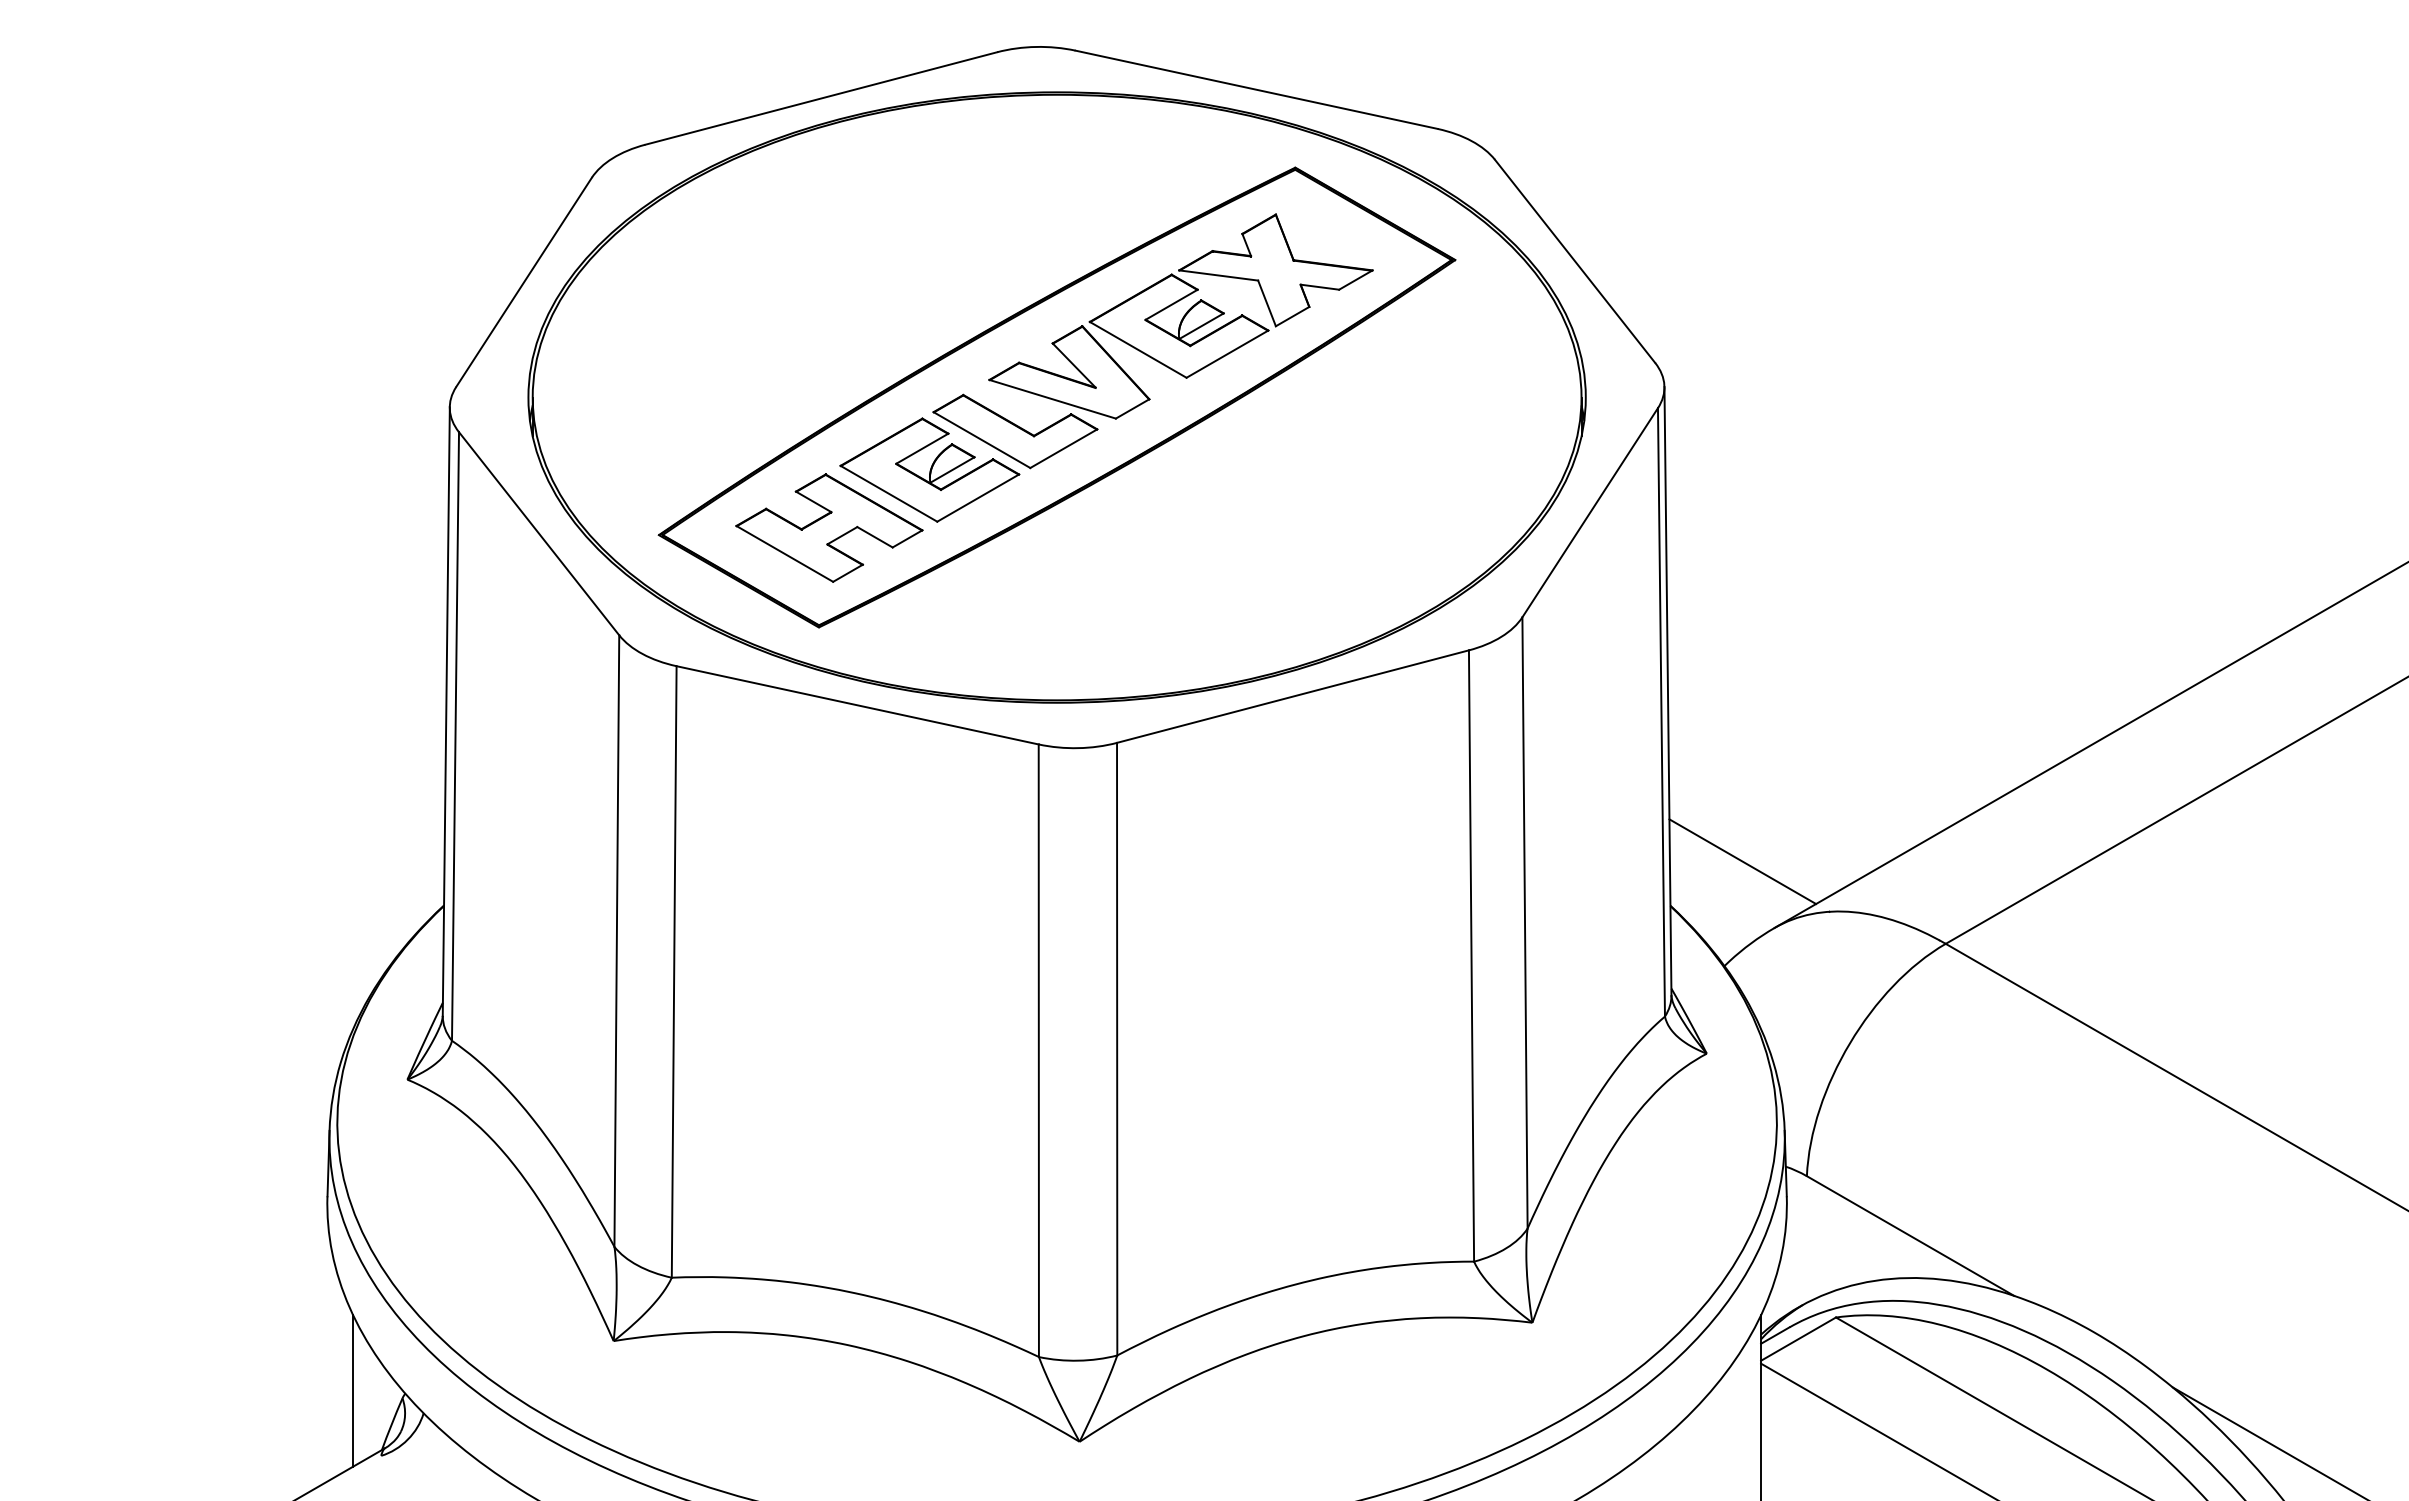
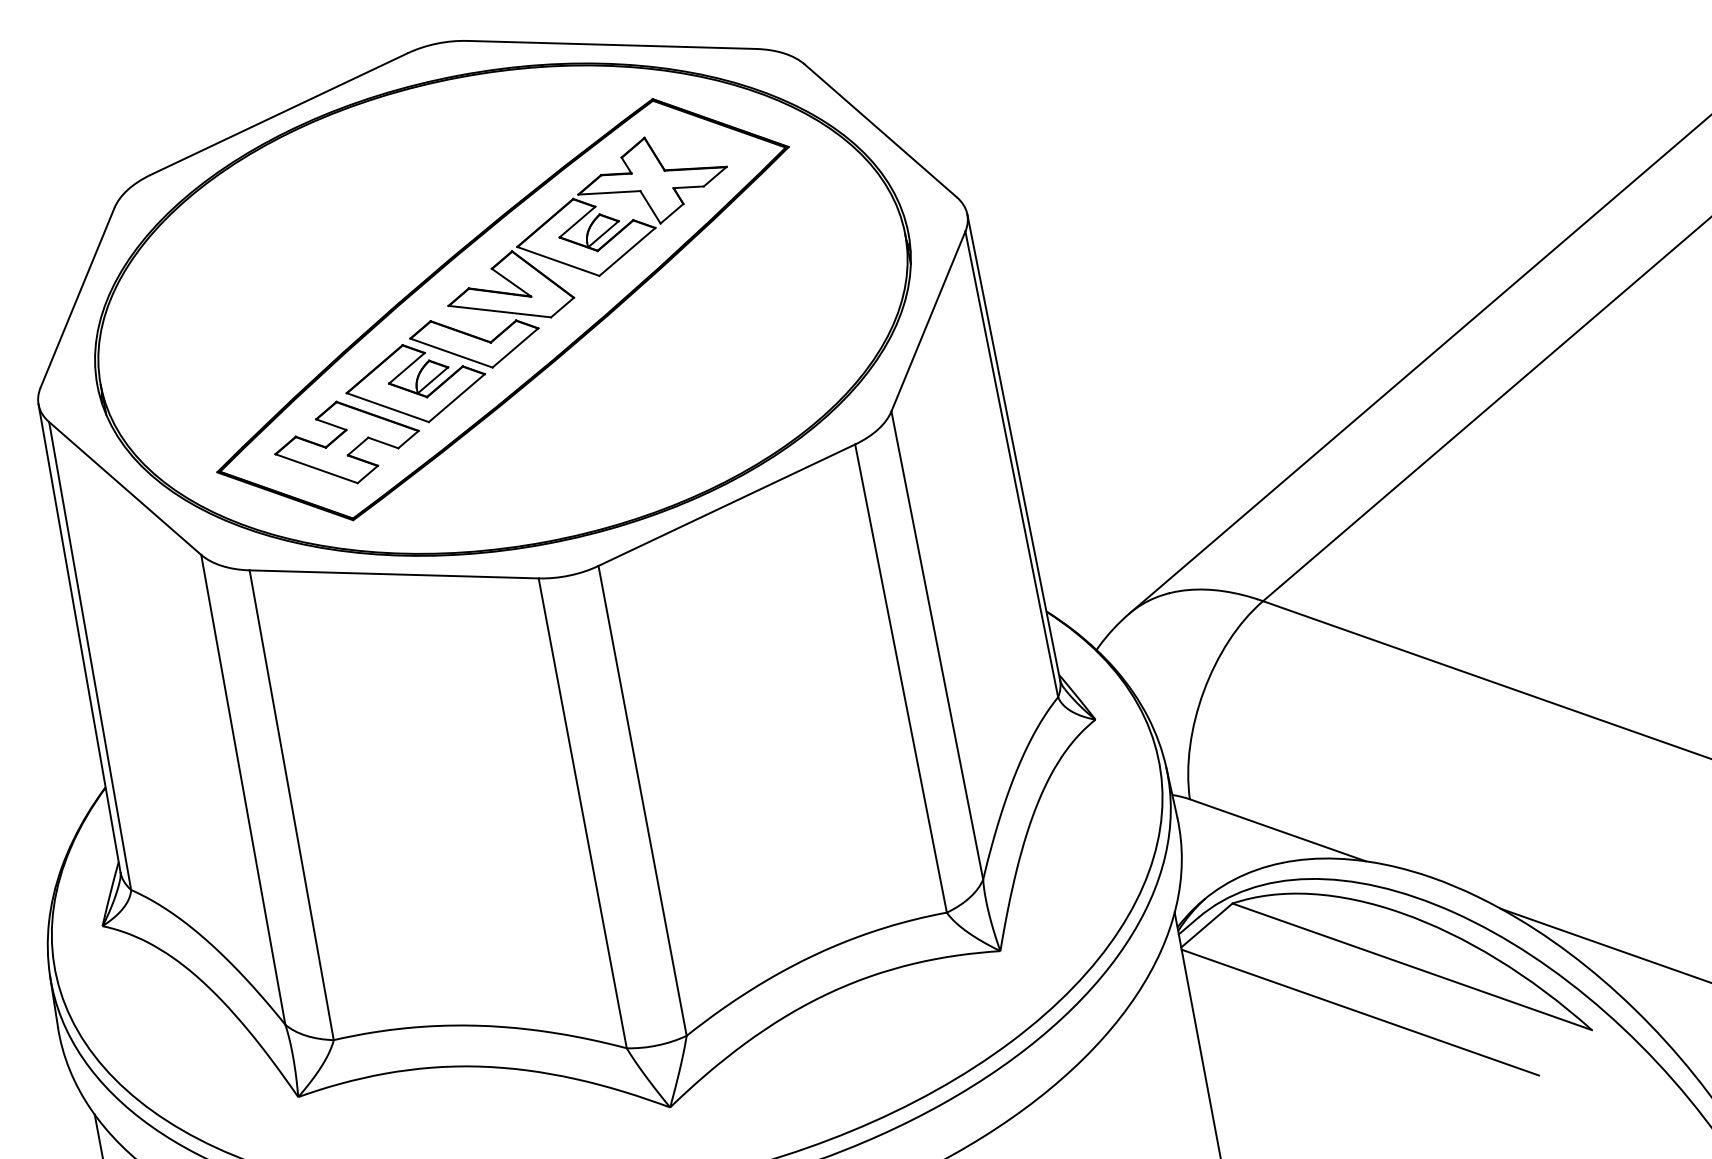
line: (1742, 861) -> (1095, 567), removed

